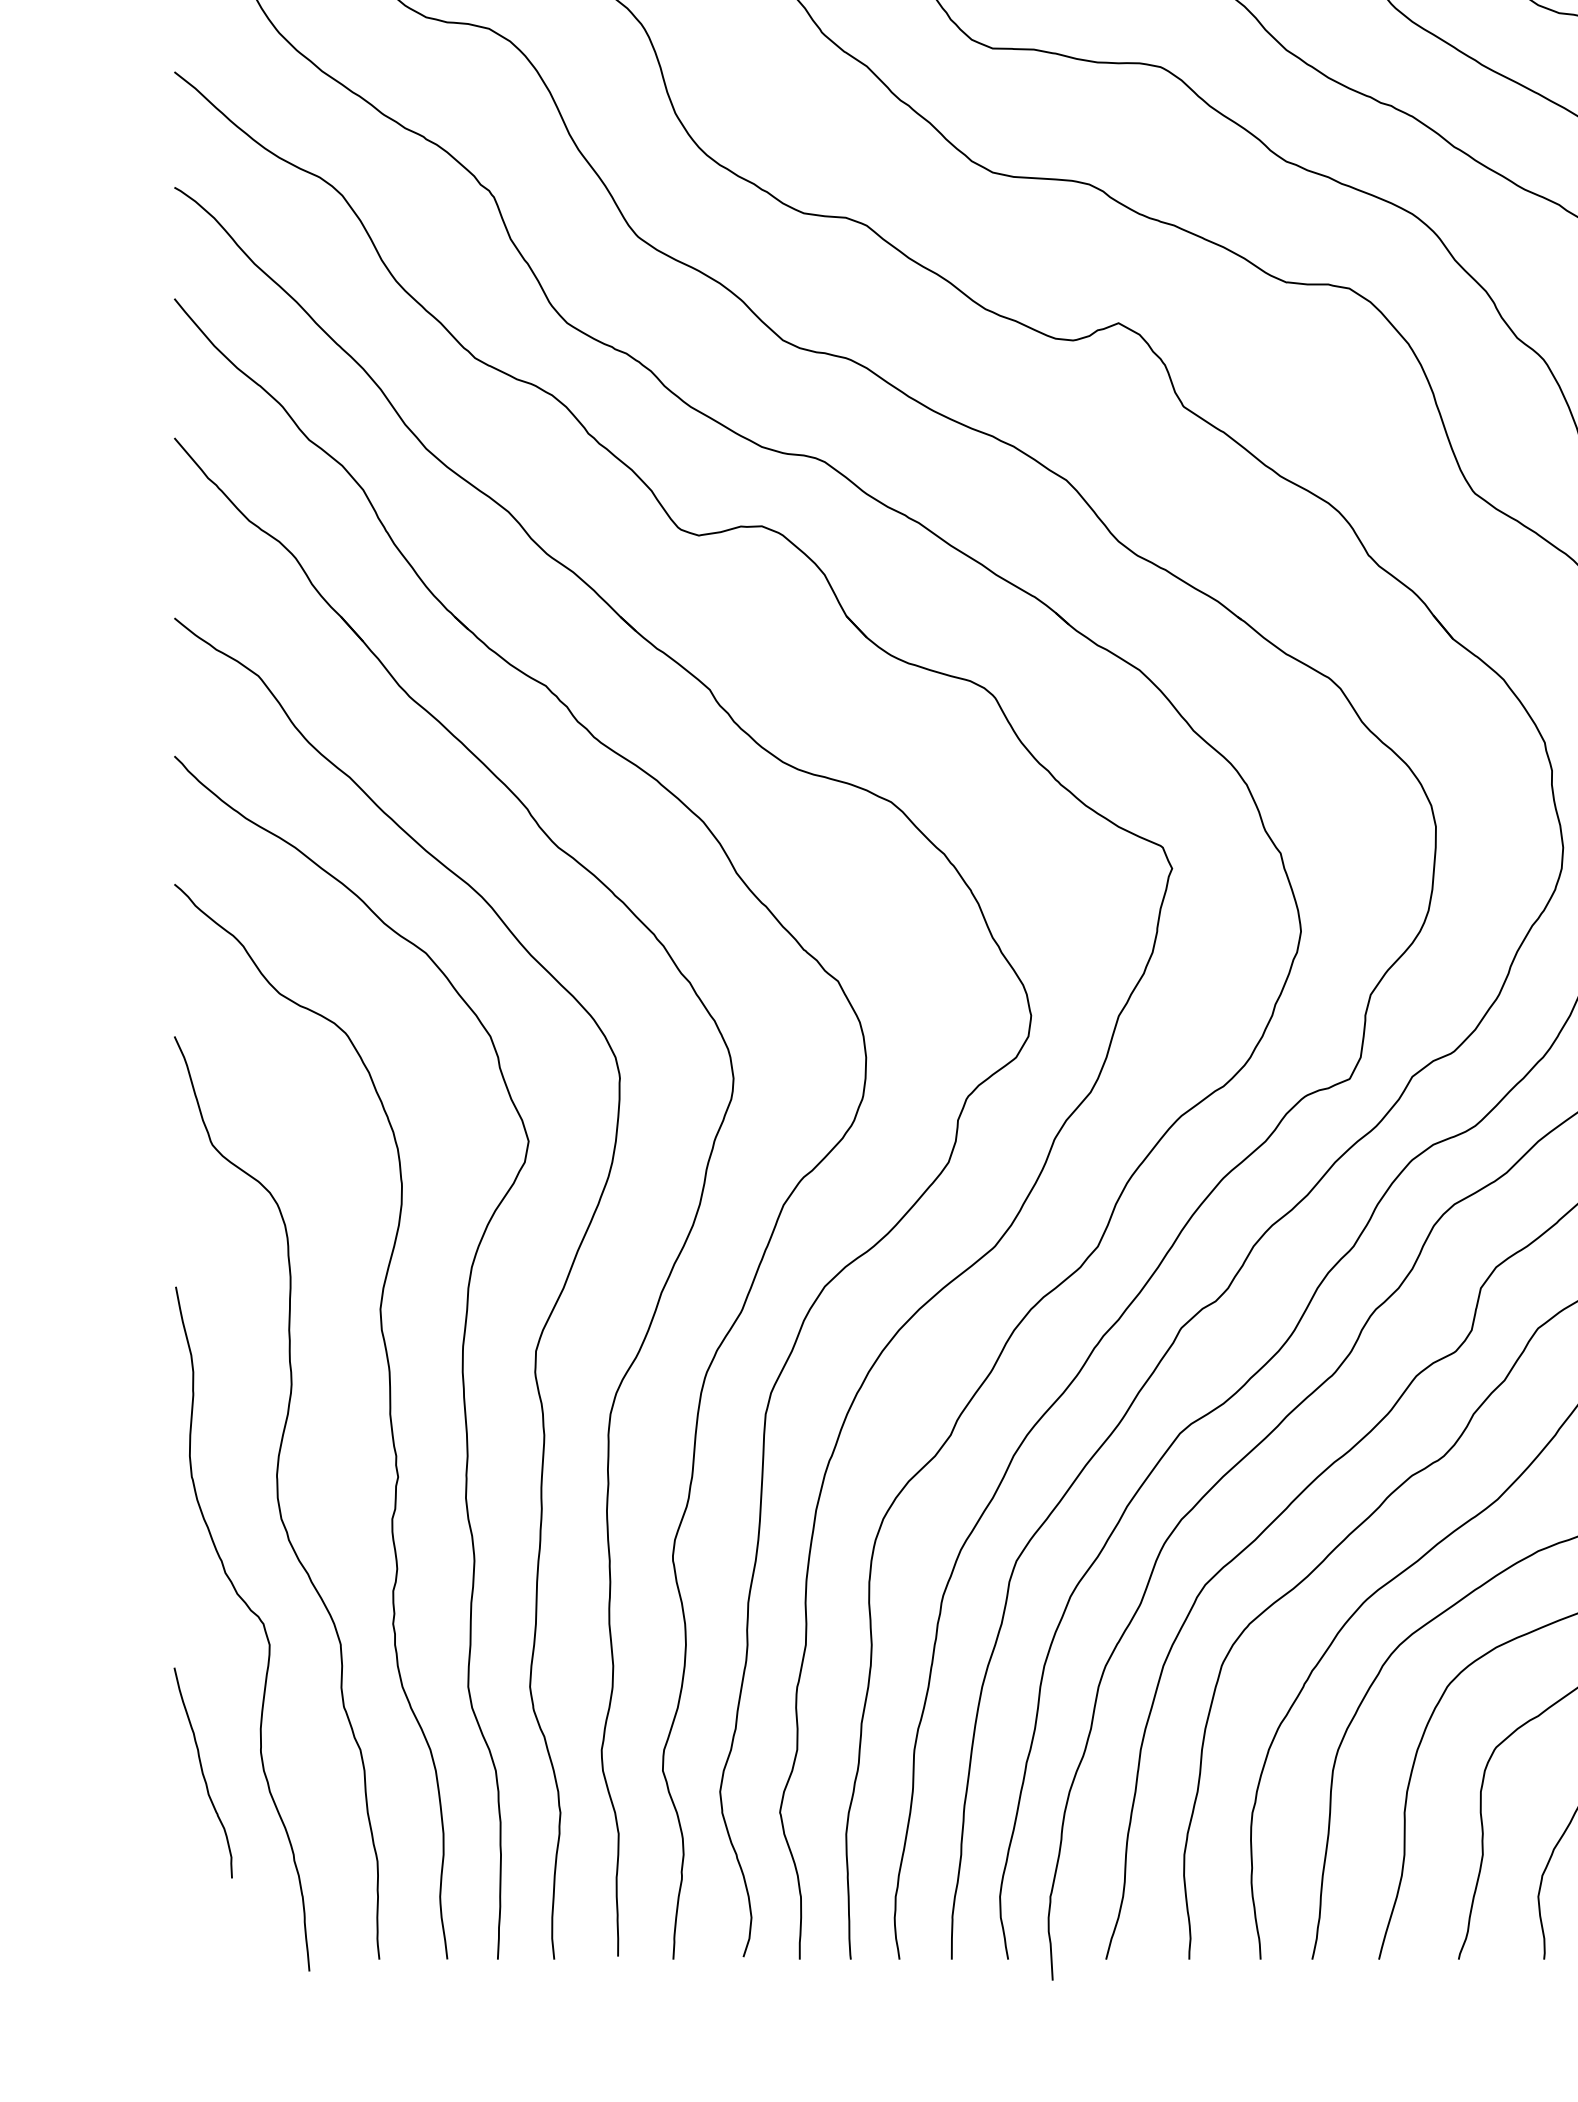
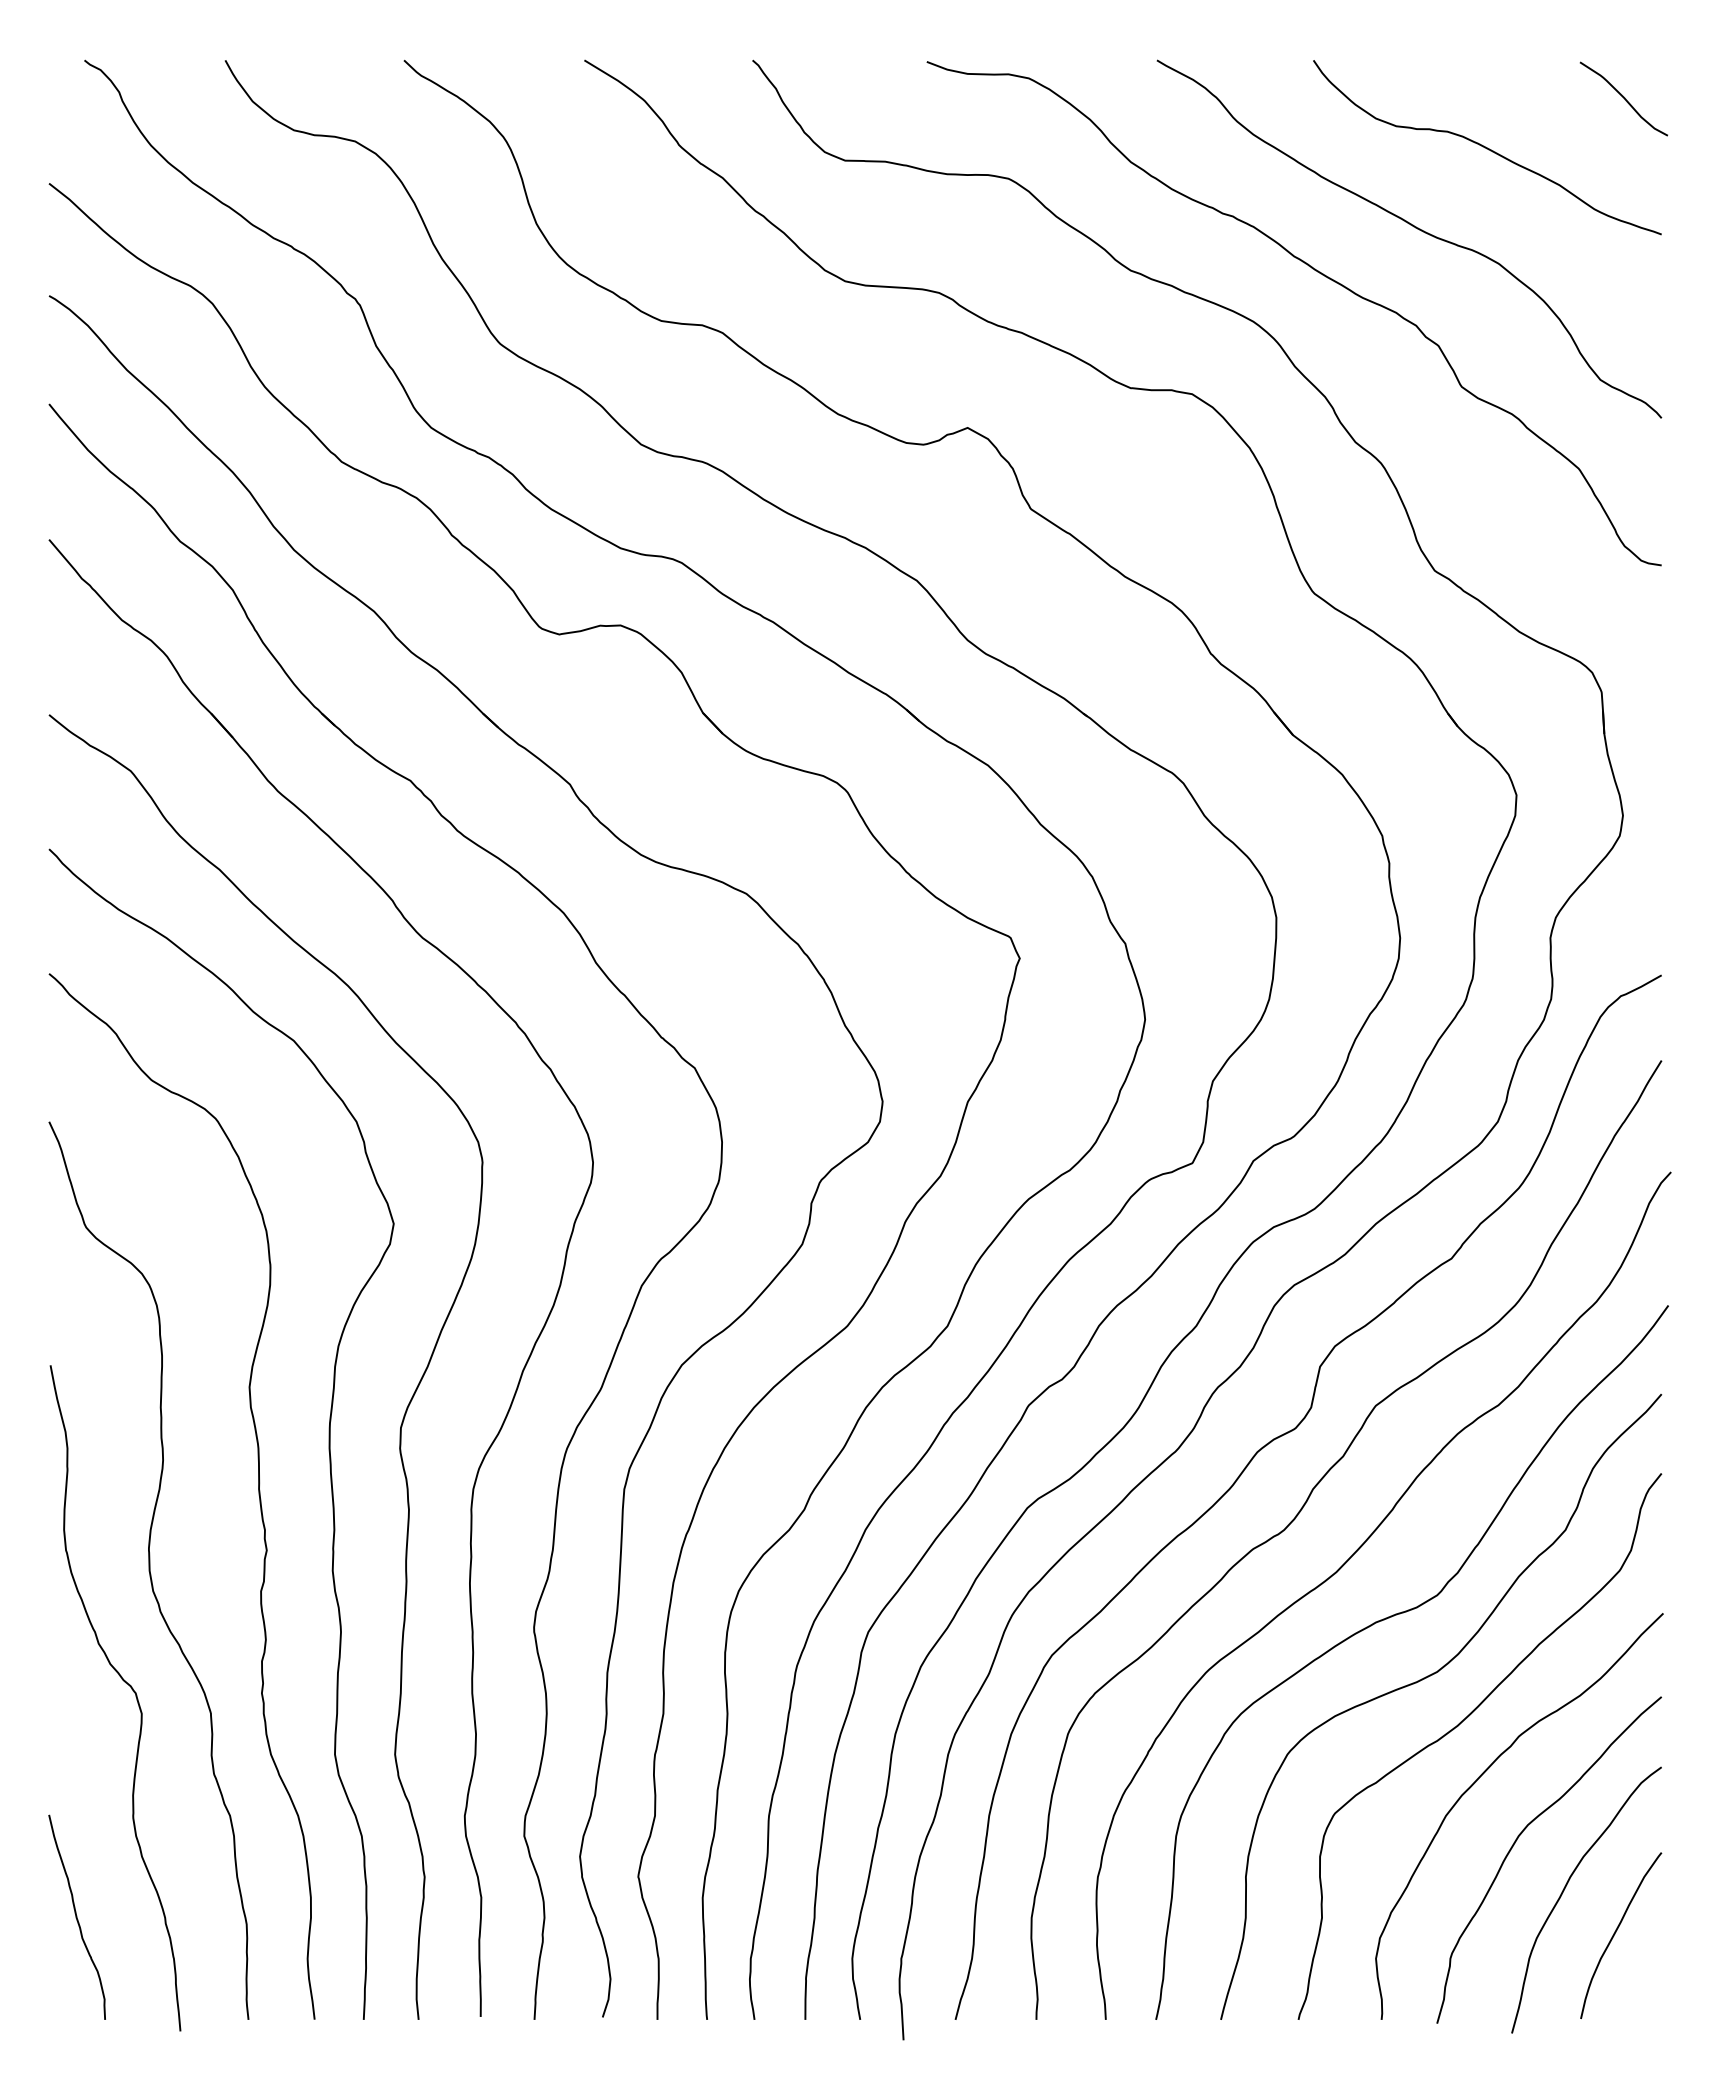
curve: (202, 1772) -> (76, 1916), moved

